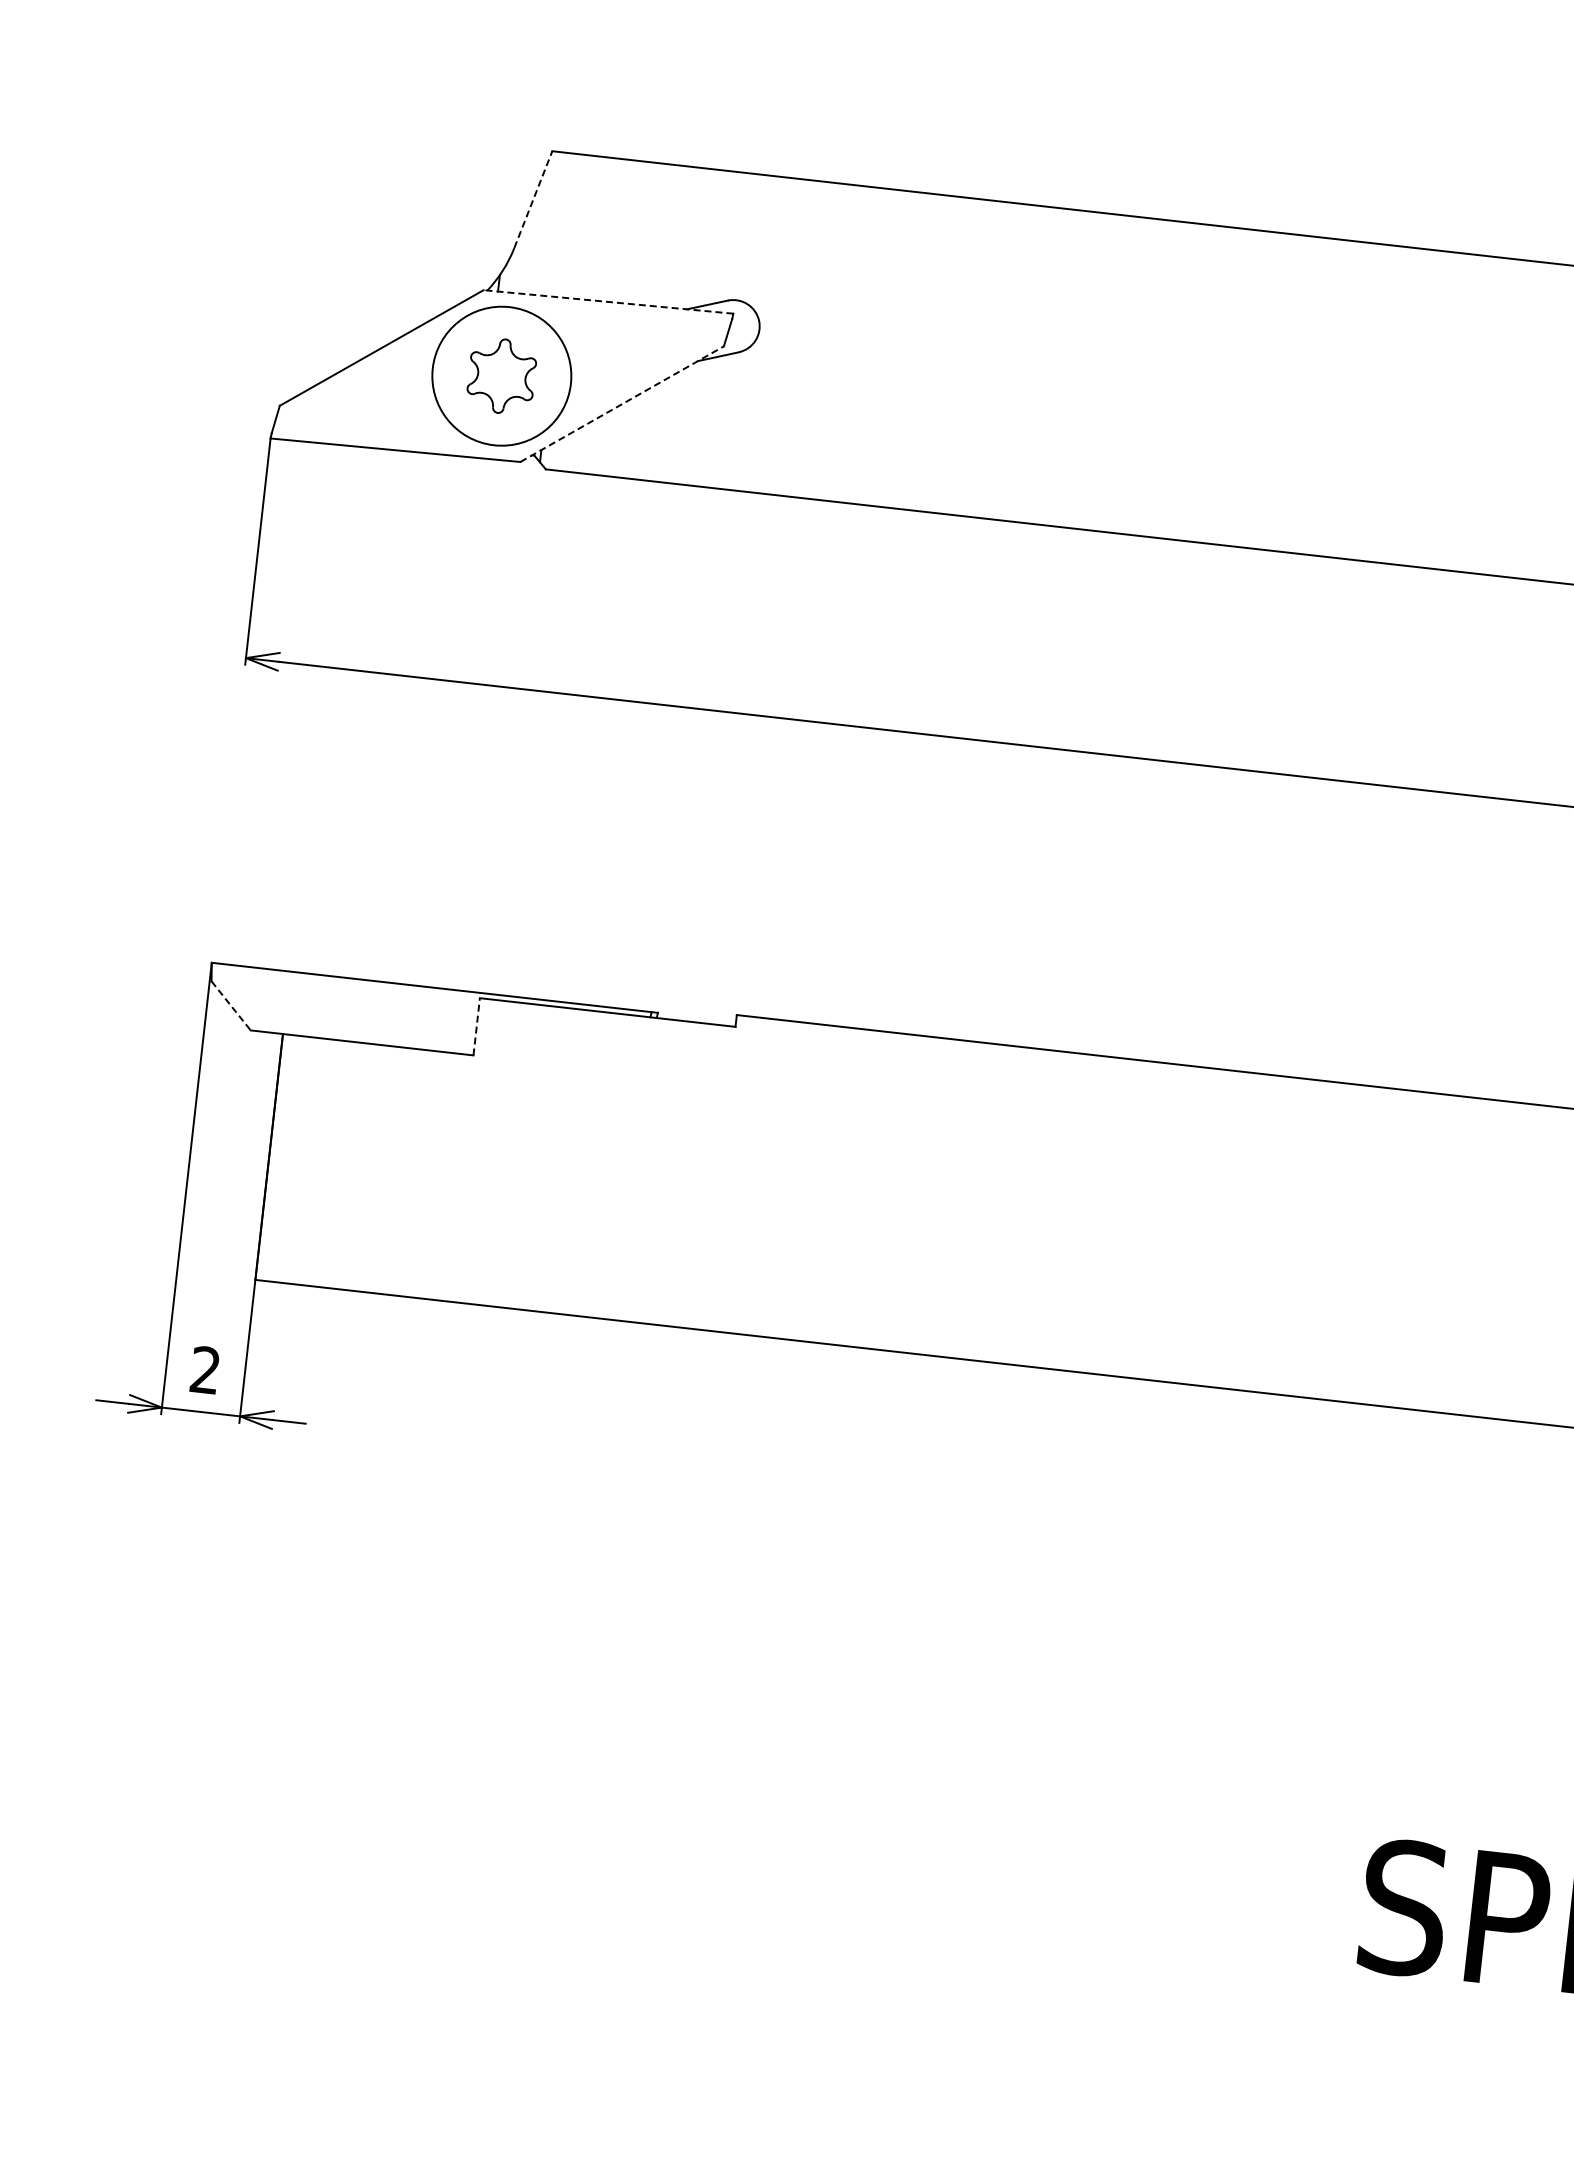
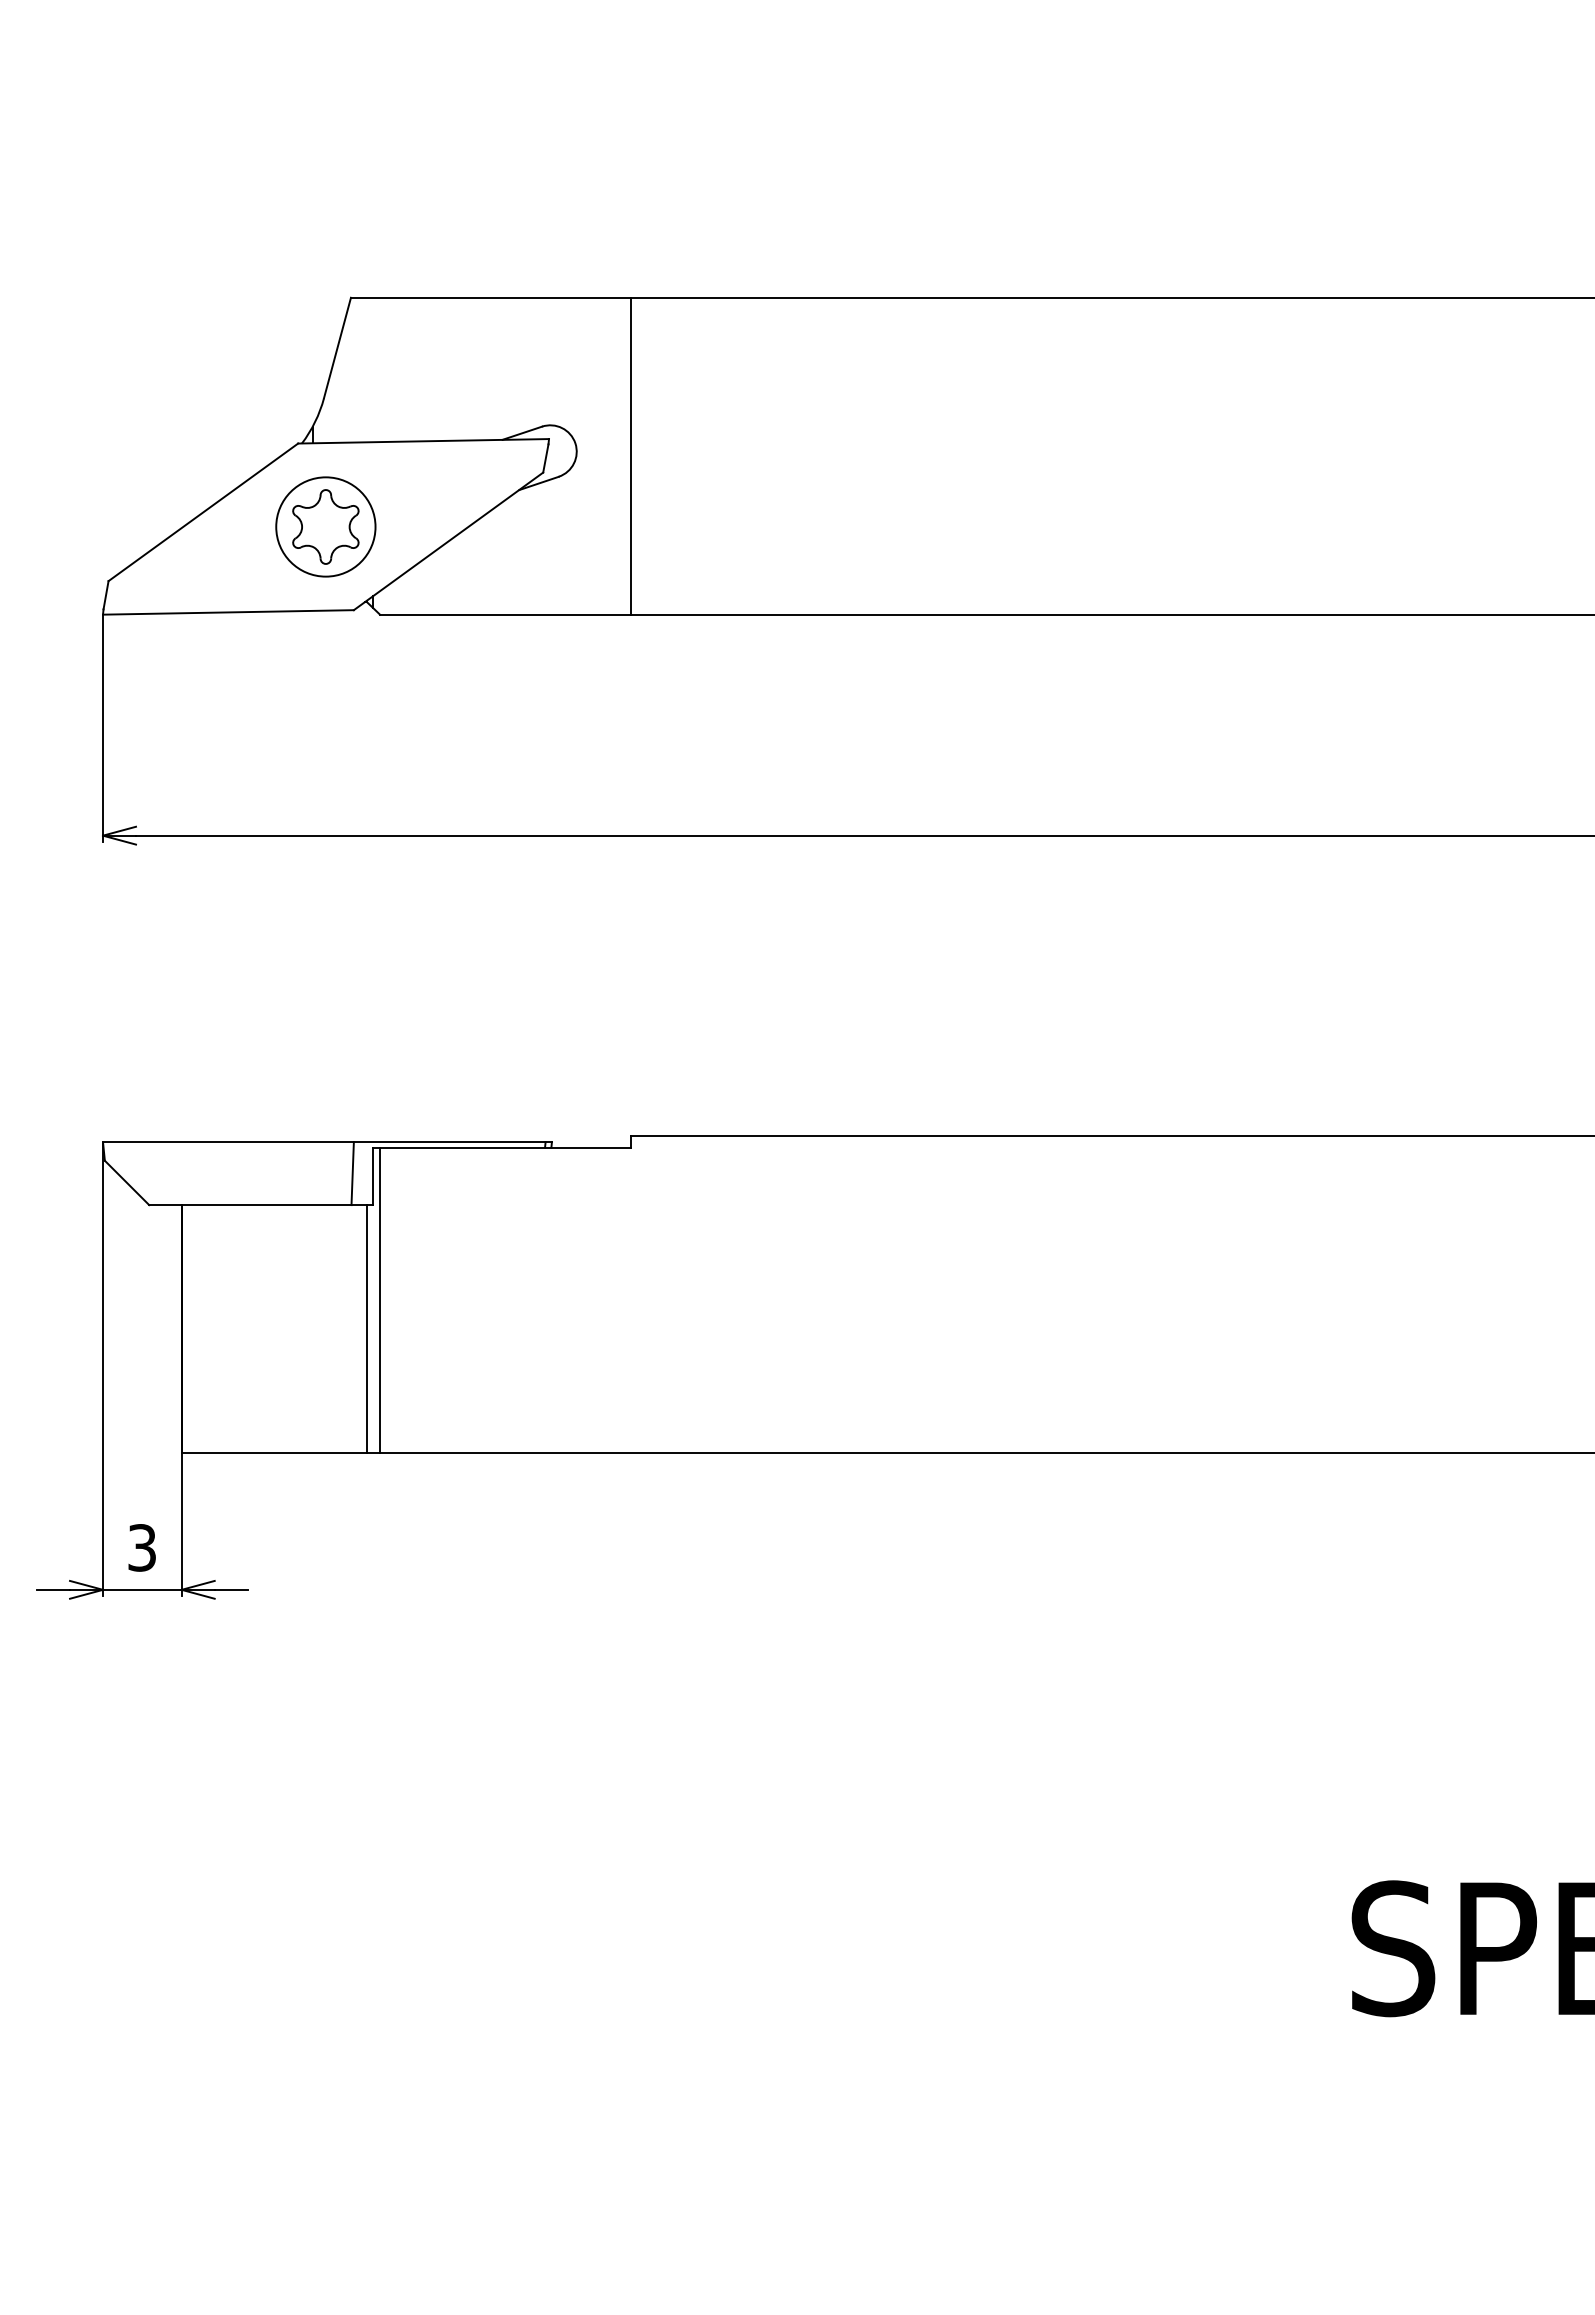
line: (533, 199) -> (337, 347), dashed -> solid
line: (608, 302) -> (423, 441), dashed -> solid
line: (812, 339) -> (630, 455), added
circle: (501, 375) -> (325, 526), size x0.71
line: (622, 404) -> (448, 541), dashed -> solid
line: (231, 1006) -> (127, 1183), dashed -> solid
line: (456, 1021) -> (352, 1173), added
line: (476, 1026) -> (373, 1176), dashed -> solid
line: (470, 1149) -> (380, 1299), added
line: (453, 1177) -> (367, 1328), added
text: (204, 1369) -> (141, 1547), 2 -> 3

